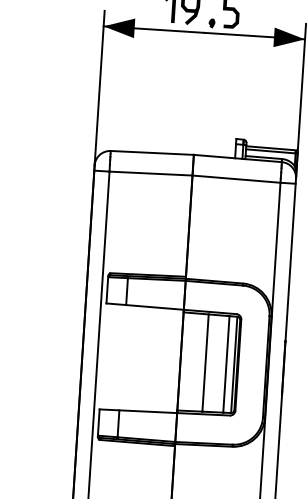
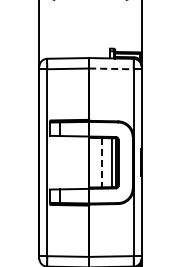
line: (236, 178) -> (111, 68), solid -> dashed
line: (204, 362) -> (101, 162), solid -> dashed

